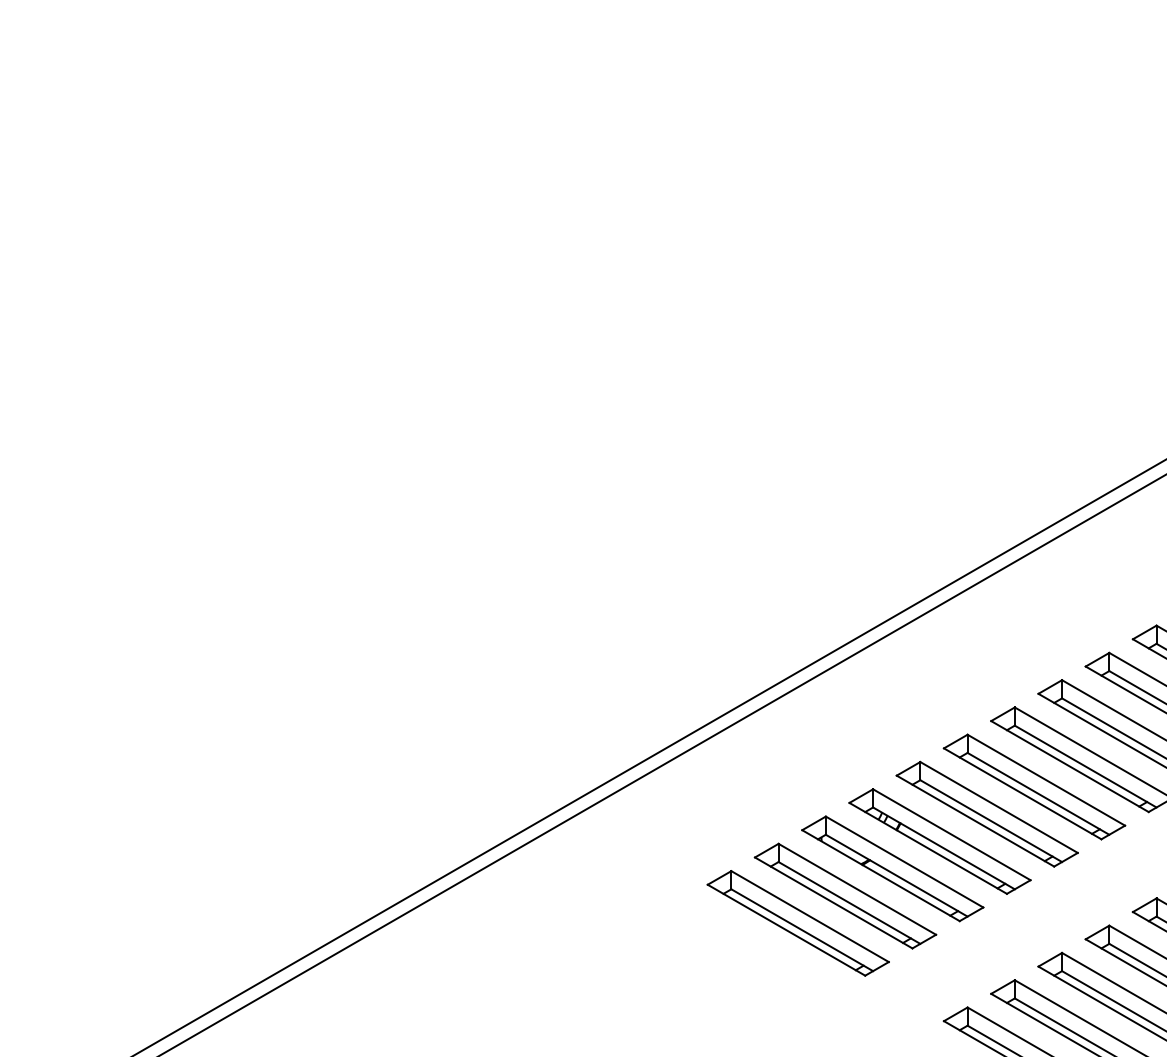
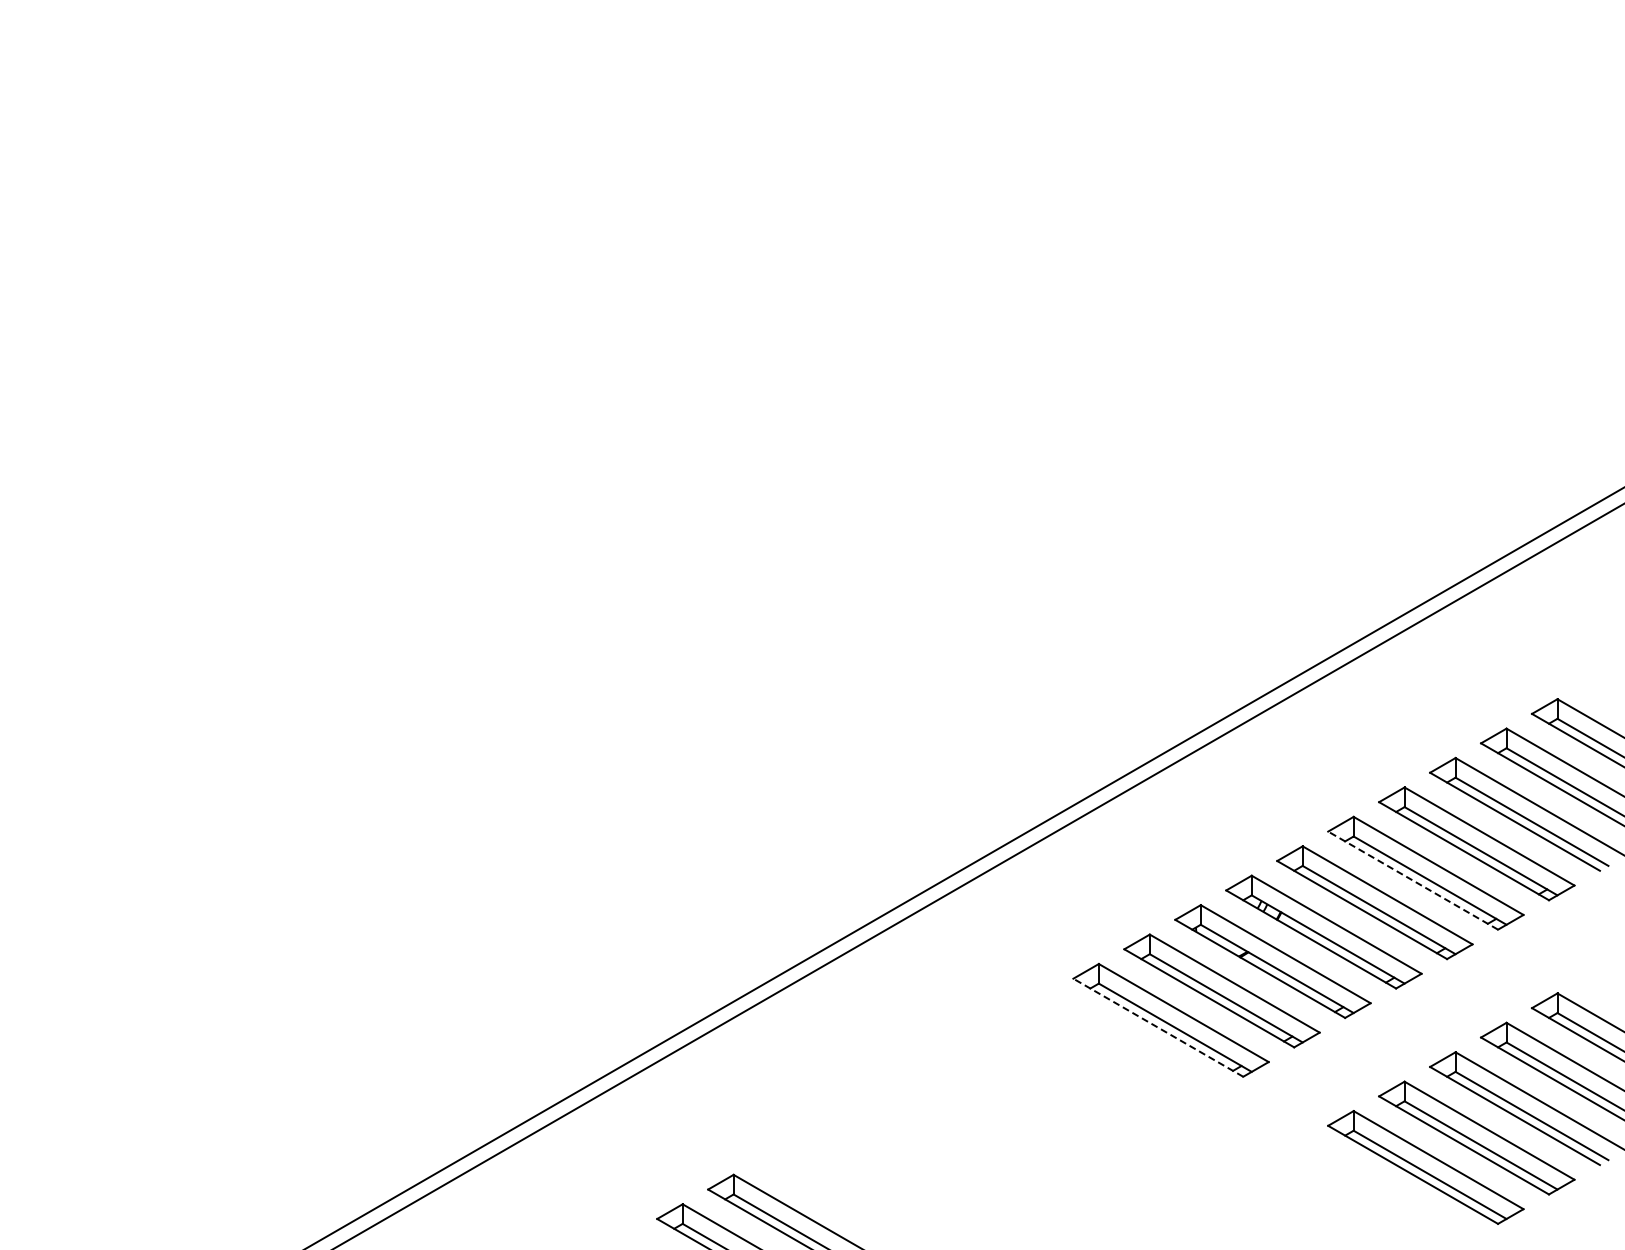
line: (1022, 793) -> (1412, 880), solid -> dashed
line: (785, 929) -> (1157, 1027), solid -> dashed

